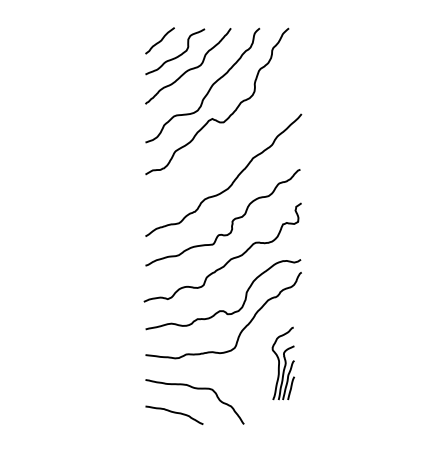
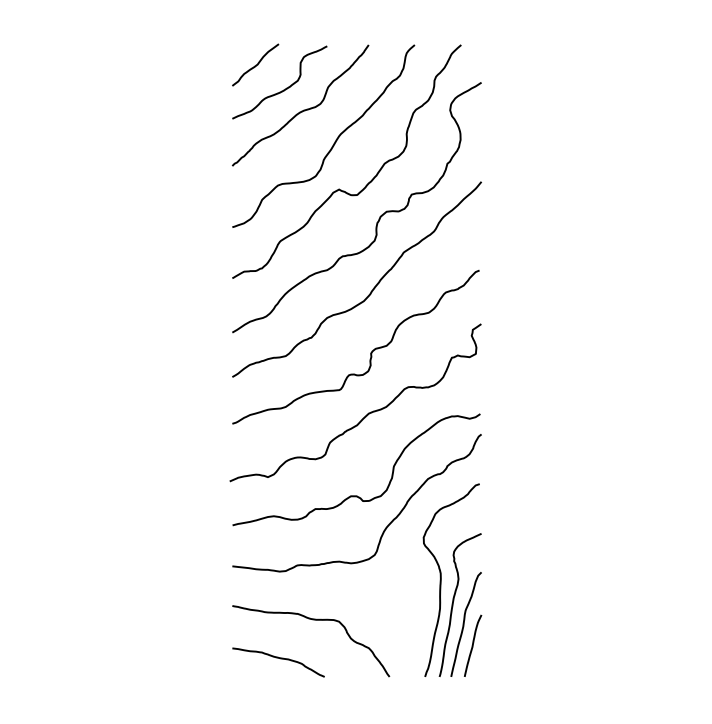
curve: (236, 137) -> (377, 219), added
part: (283, 363) -> (452, 579), size x1.67

